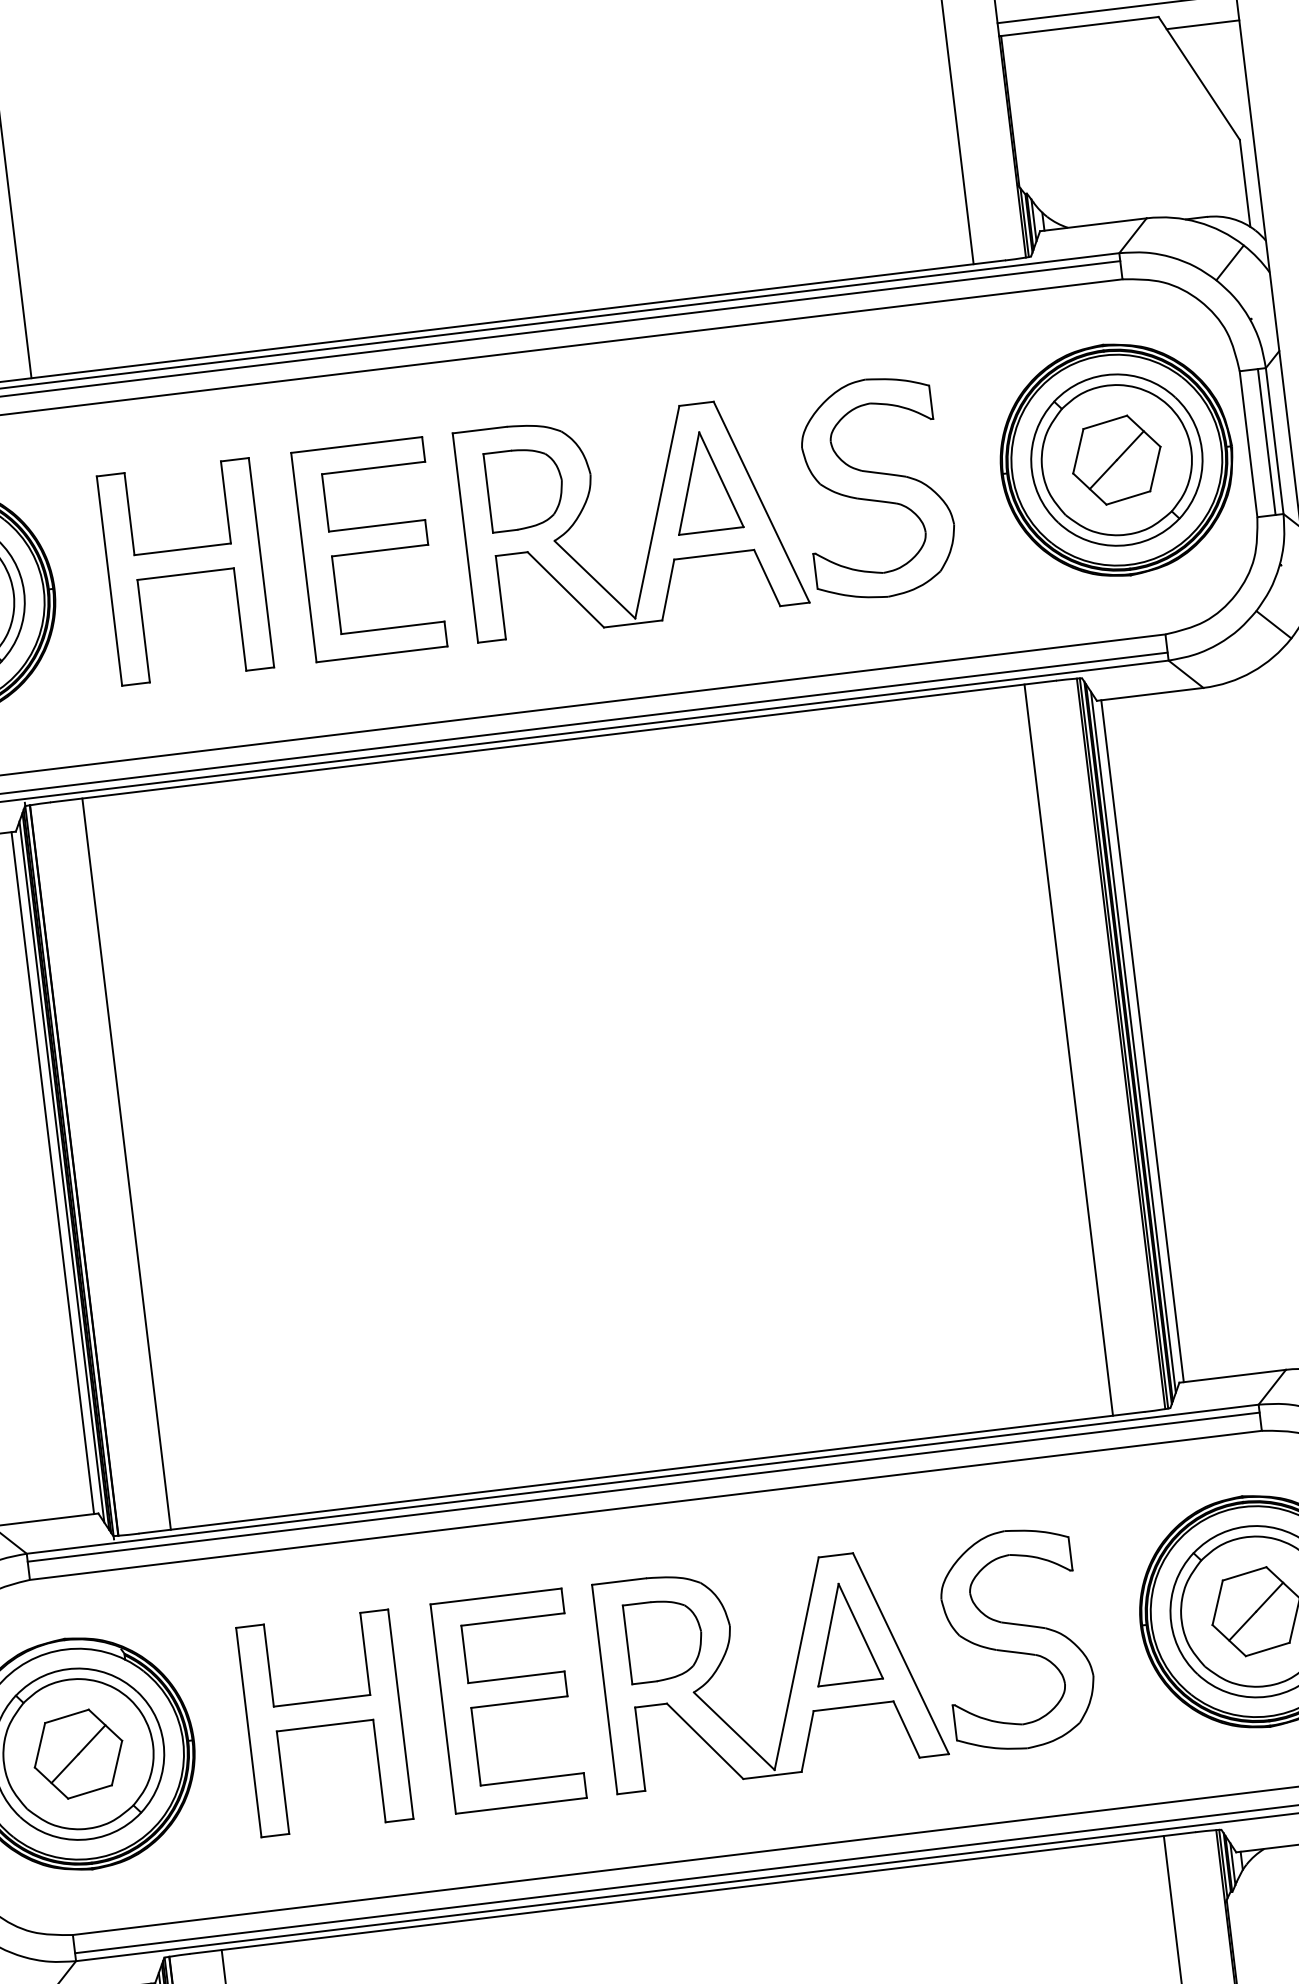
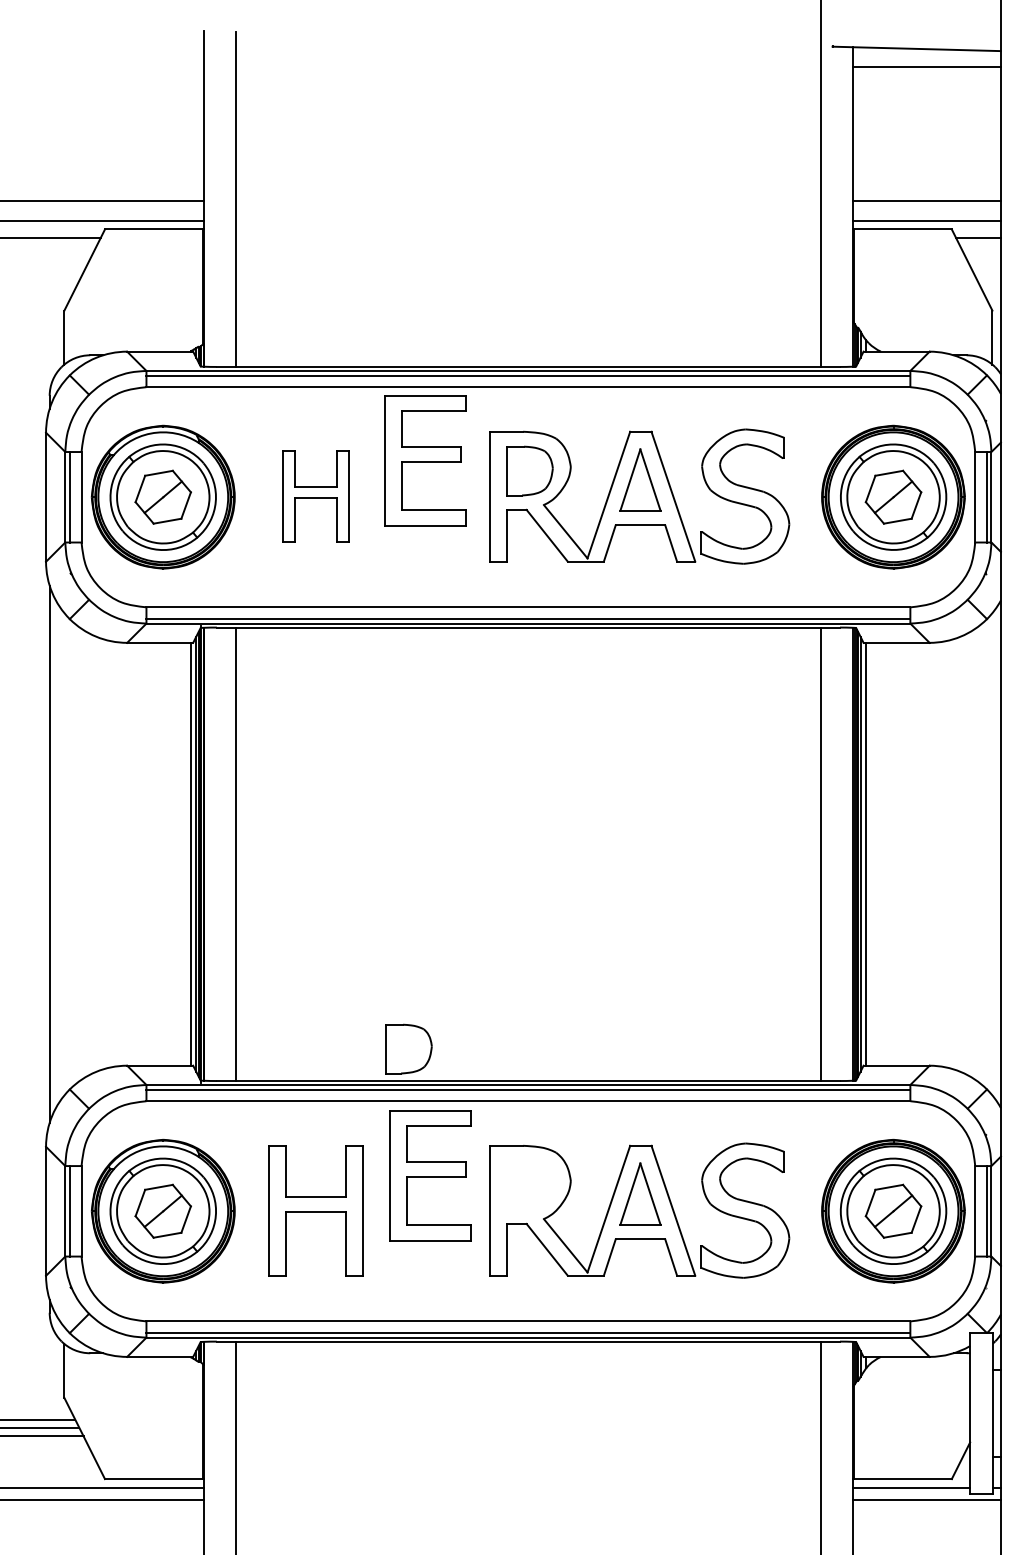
part: (369, 549) -> (425, 460), moved
part: (184, 571) -> (315, 496), size x0.7
part: (663, 1639) -> (408, 1048), moved
part: (509, 1700) -> (430, 1175), moved

